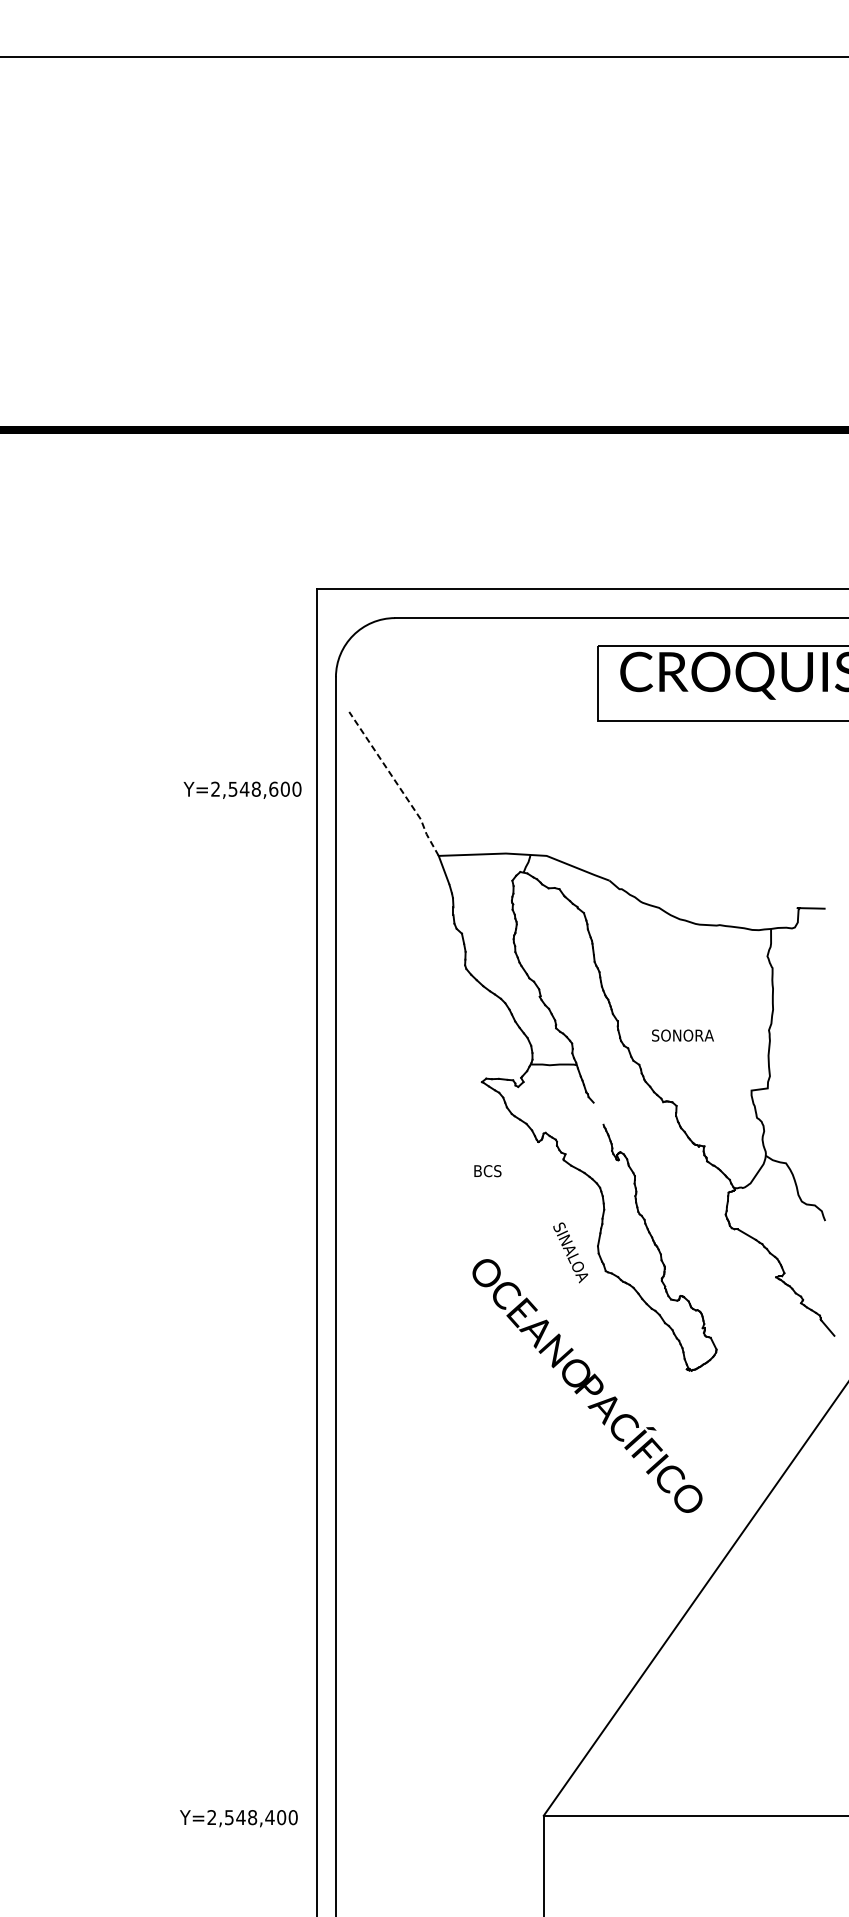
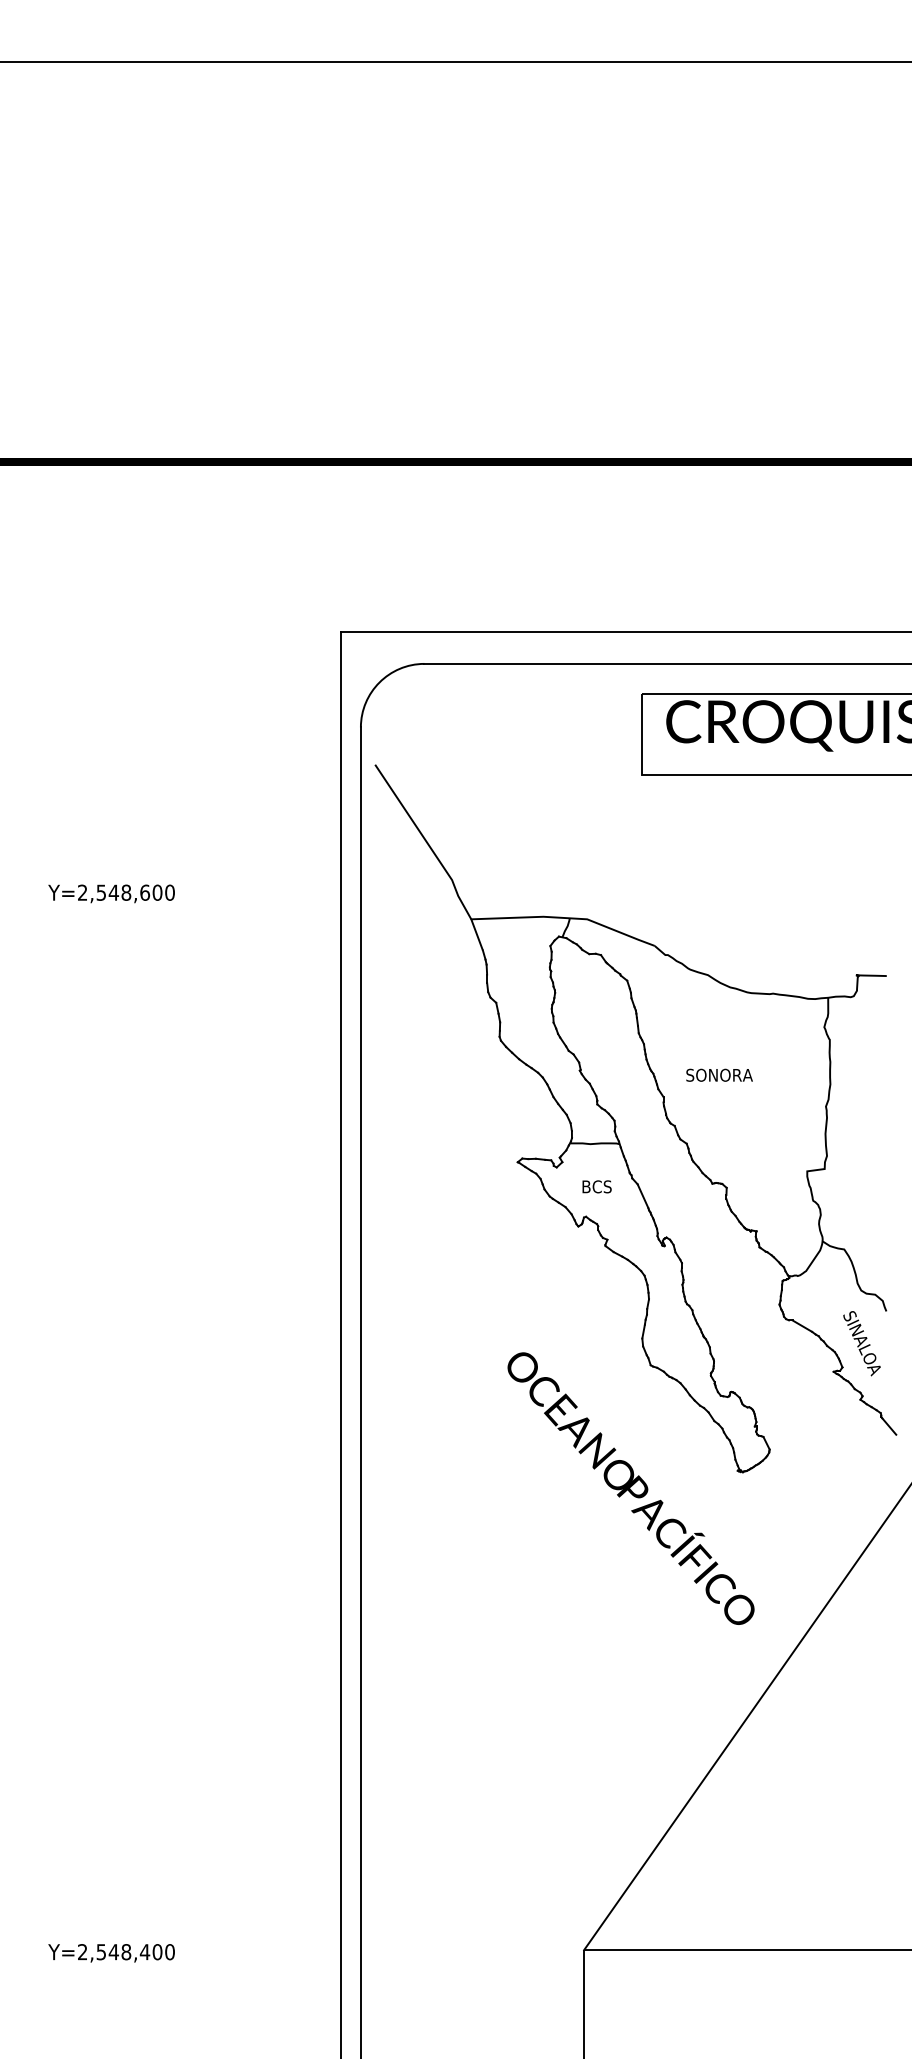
line: (397, 783) -> (426, 841), dashed -> solid
text: (242, 789) -> (111, 893), moved
text: (682, 1034) -> (719, 1074), moved
line: (598, 1113) -> (642, 1196), added
text: (487, 1170) -> (596, 1186), moved
text: (570, 1252) -> (861, 1343), moved
text: (238, 1818) -> (111, 1953), moved

